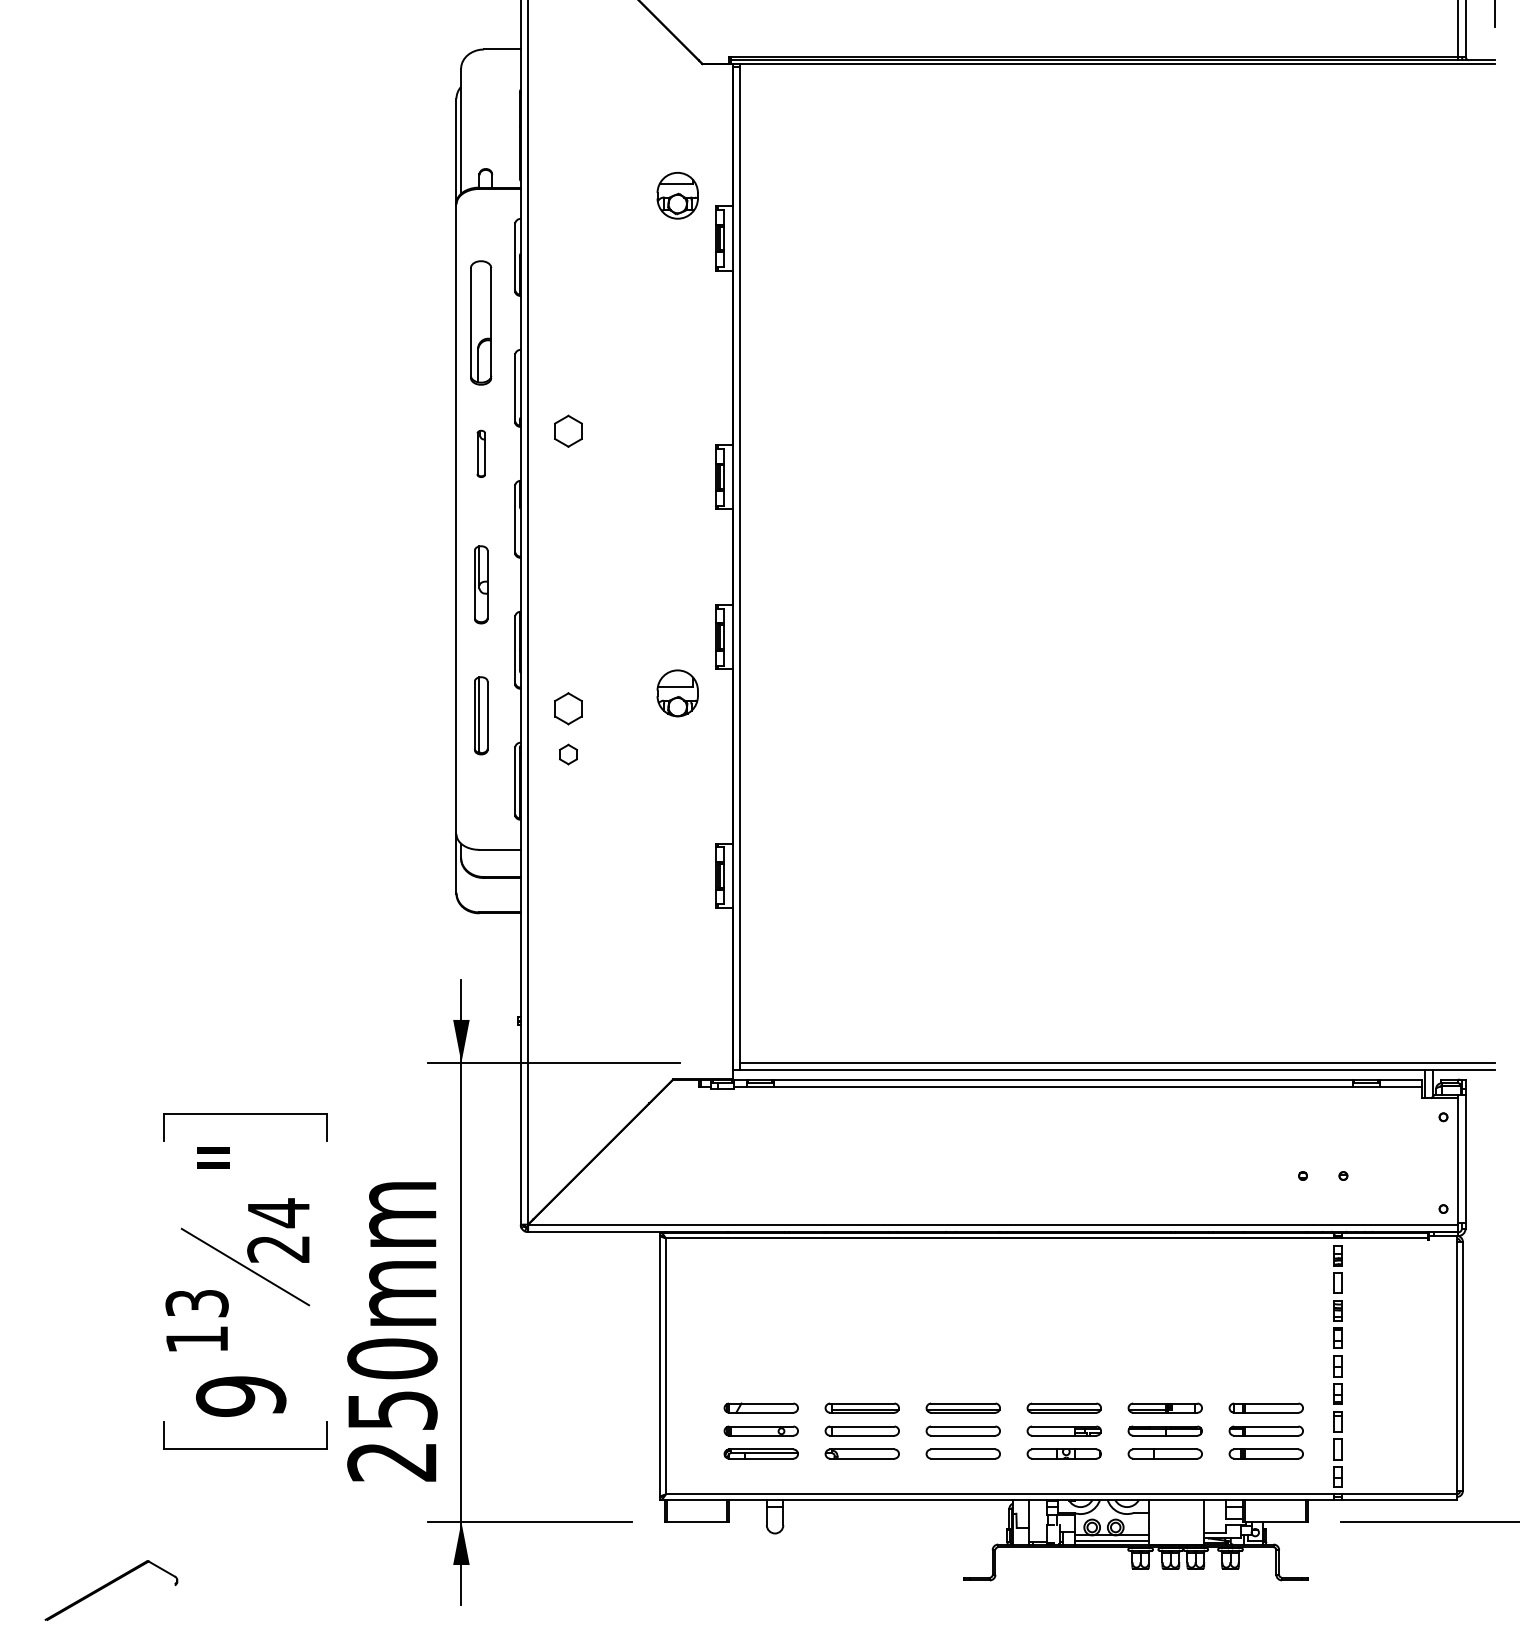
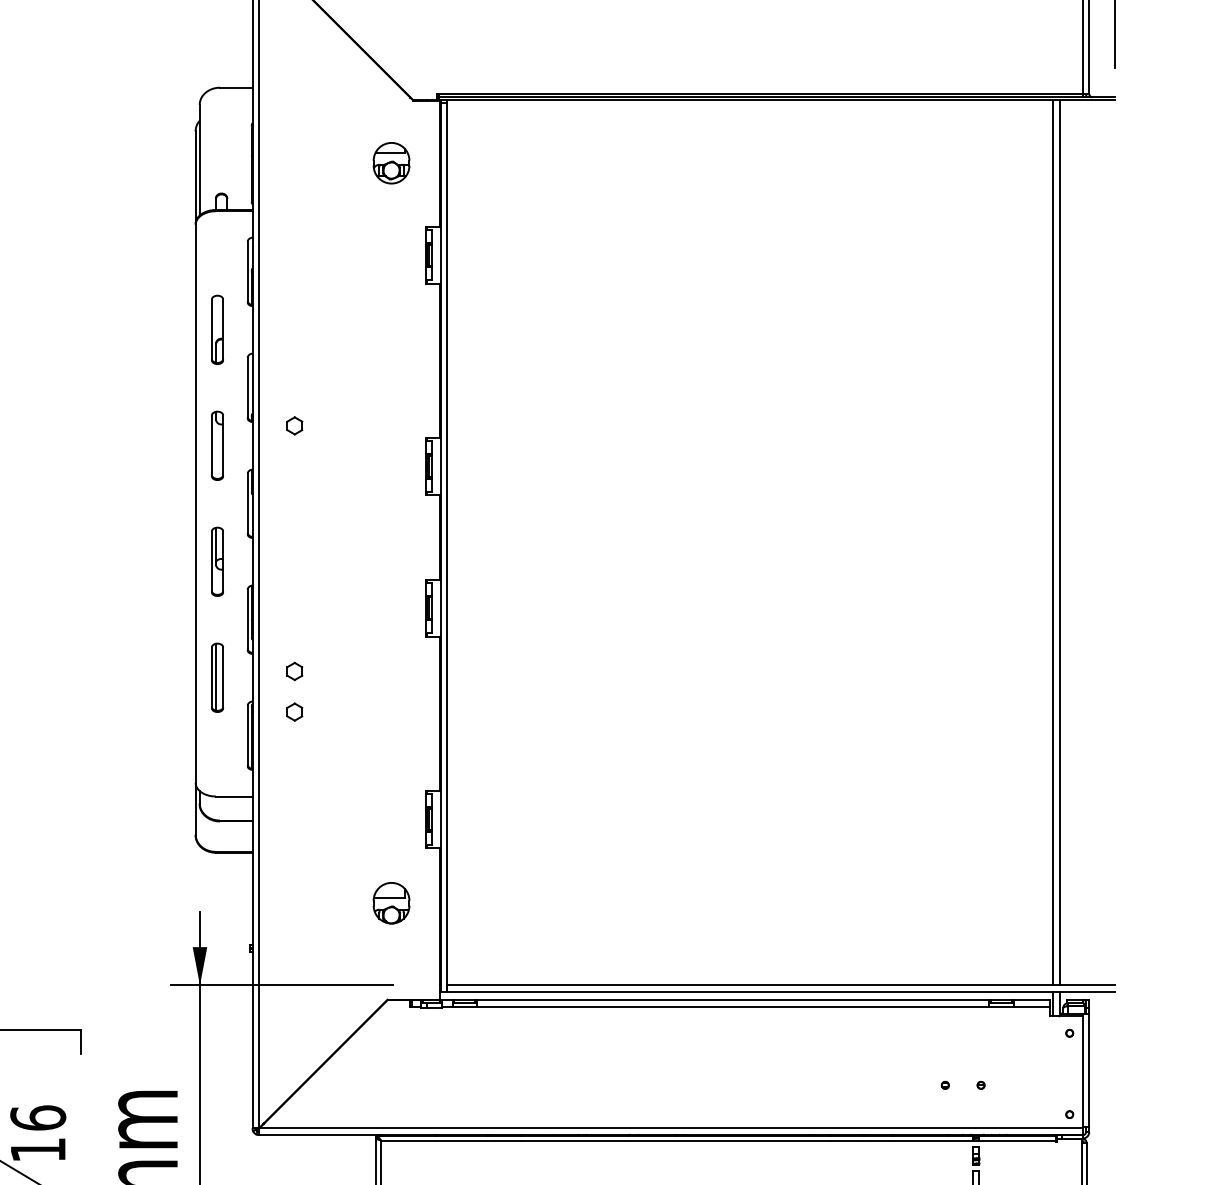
part: (677, 195) -> (391, 162), moved
part: (481, 322) -> (217, 329), size x0.62
part: (568, 431) -> (294, 426), size x0.62
part: (481, 453) -> (217, 445), size x1.67
line: (1425, 562) -> (1053, 542), added
line: (1432, 562) -> (1059, 542), added
part: (677, 693) -> (391, 903), moved
part: (568, 708) -> (294, 671), size x0.62
text: (278, 1230) -> (37, 1133), 24 -> 16

